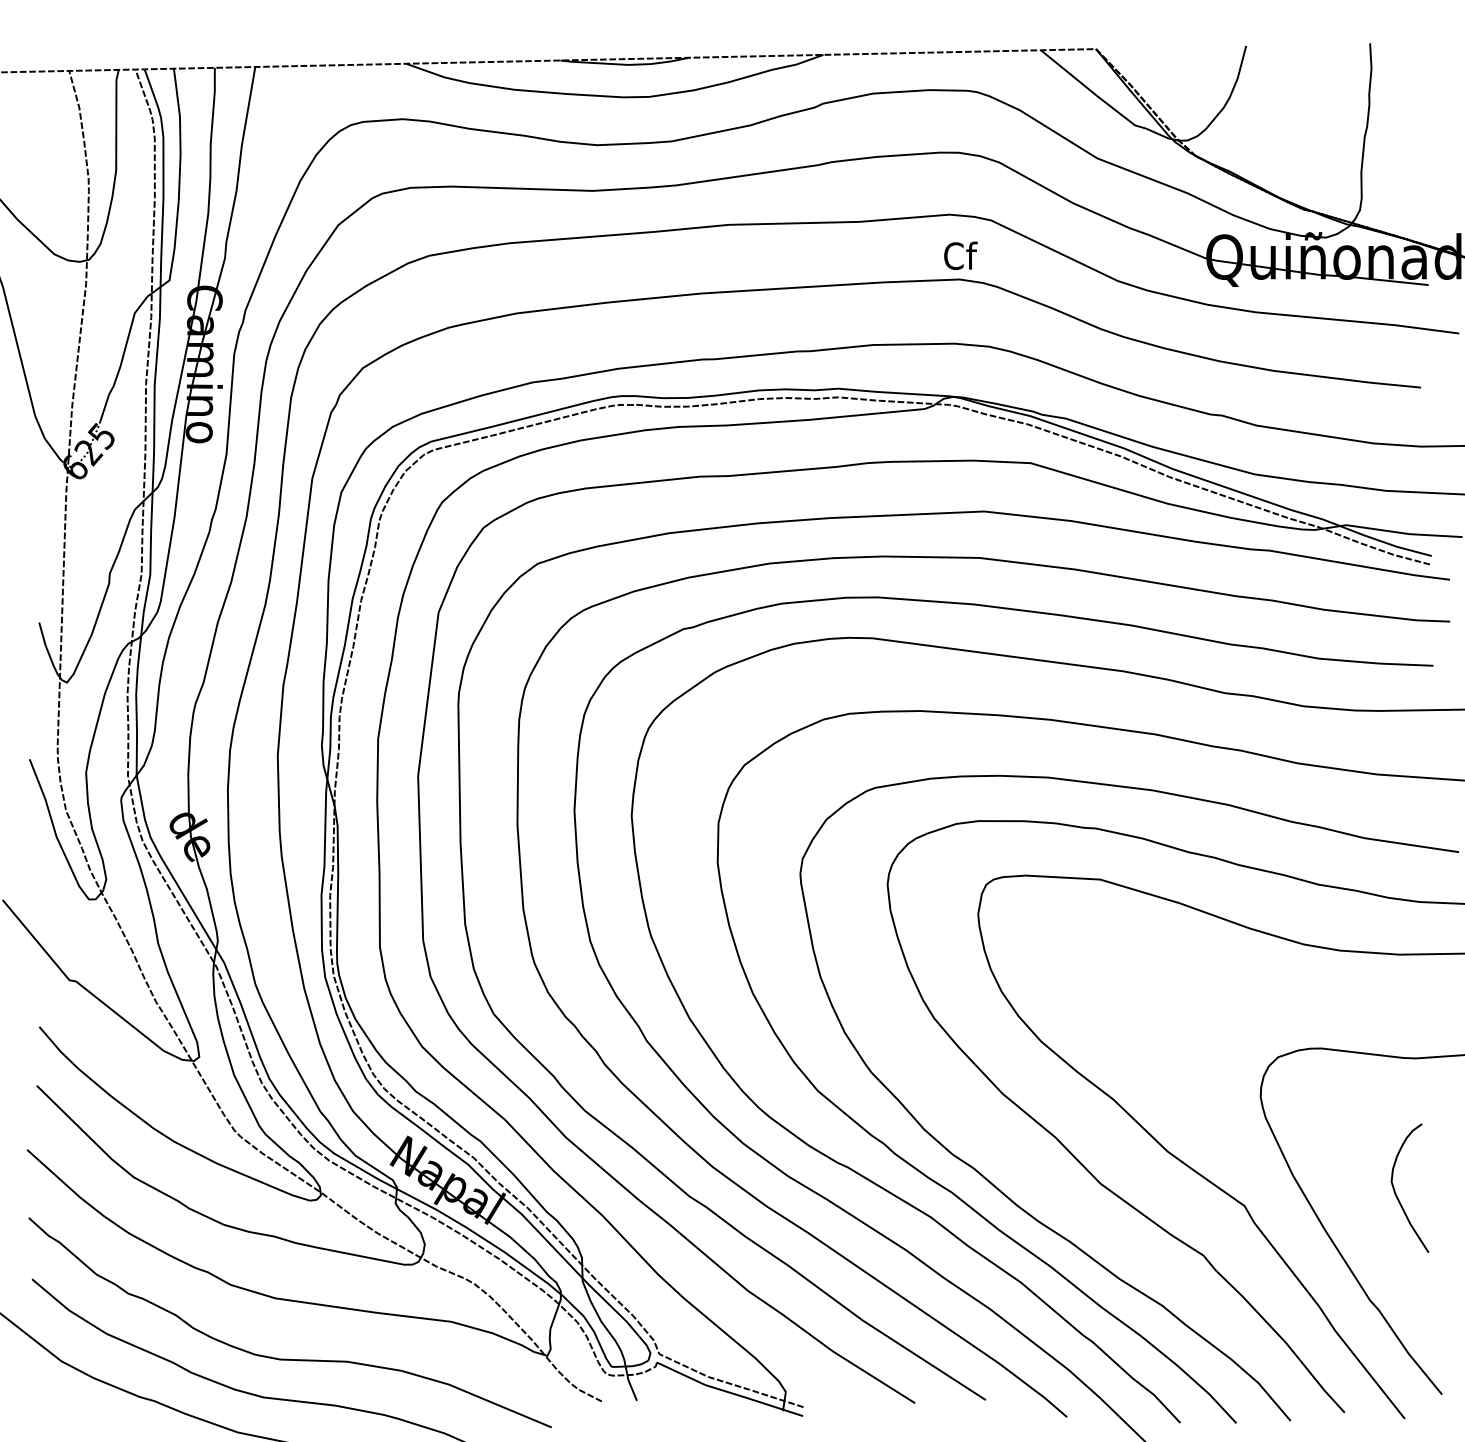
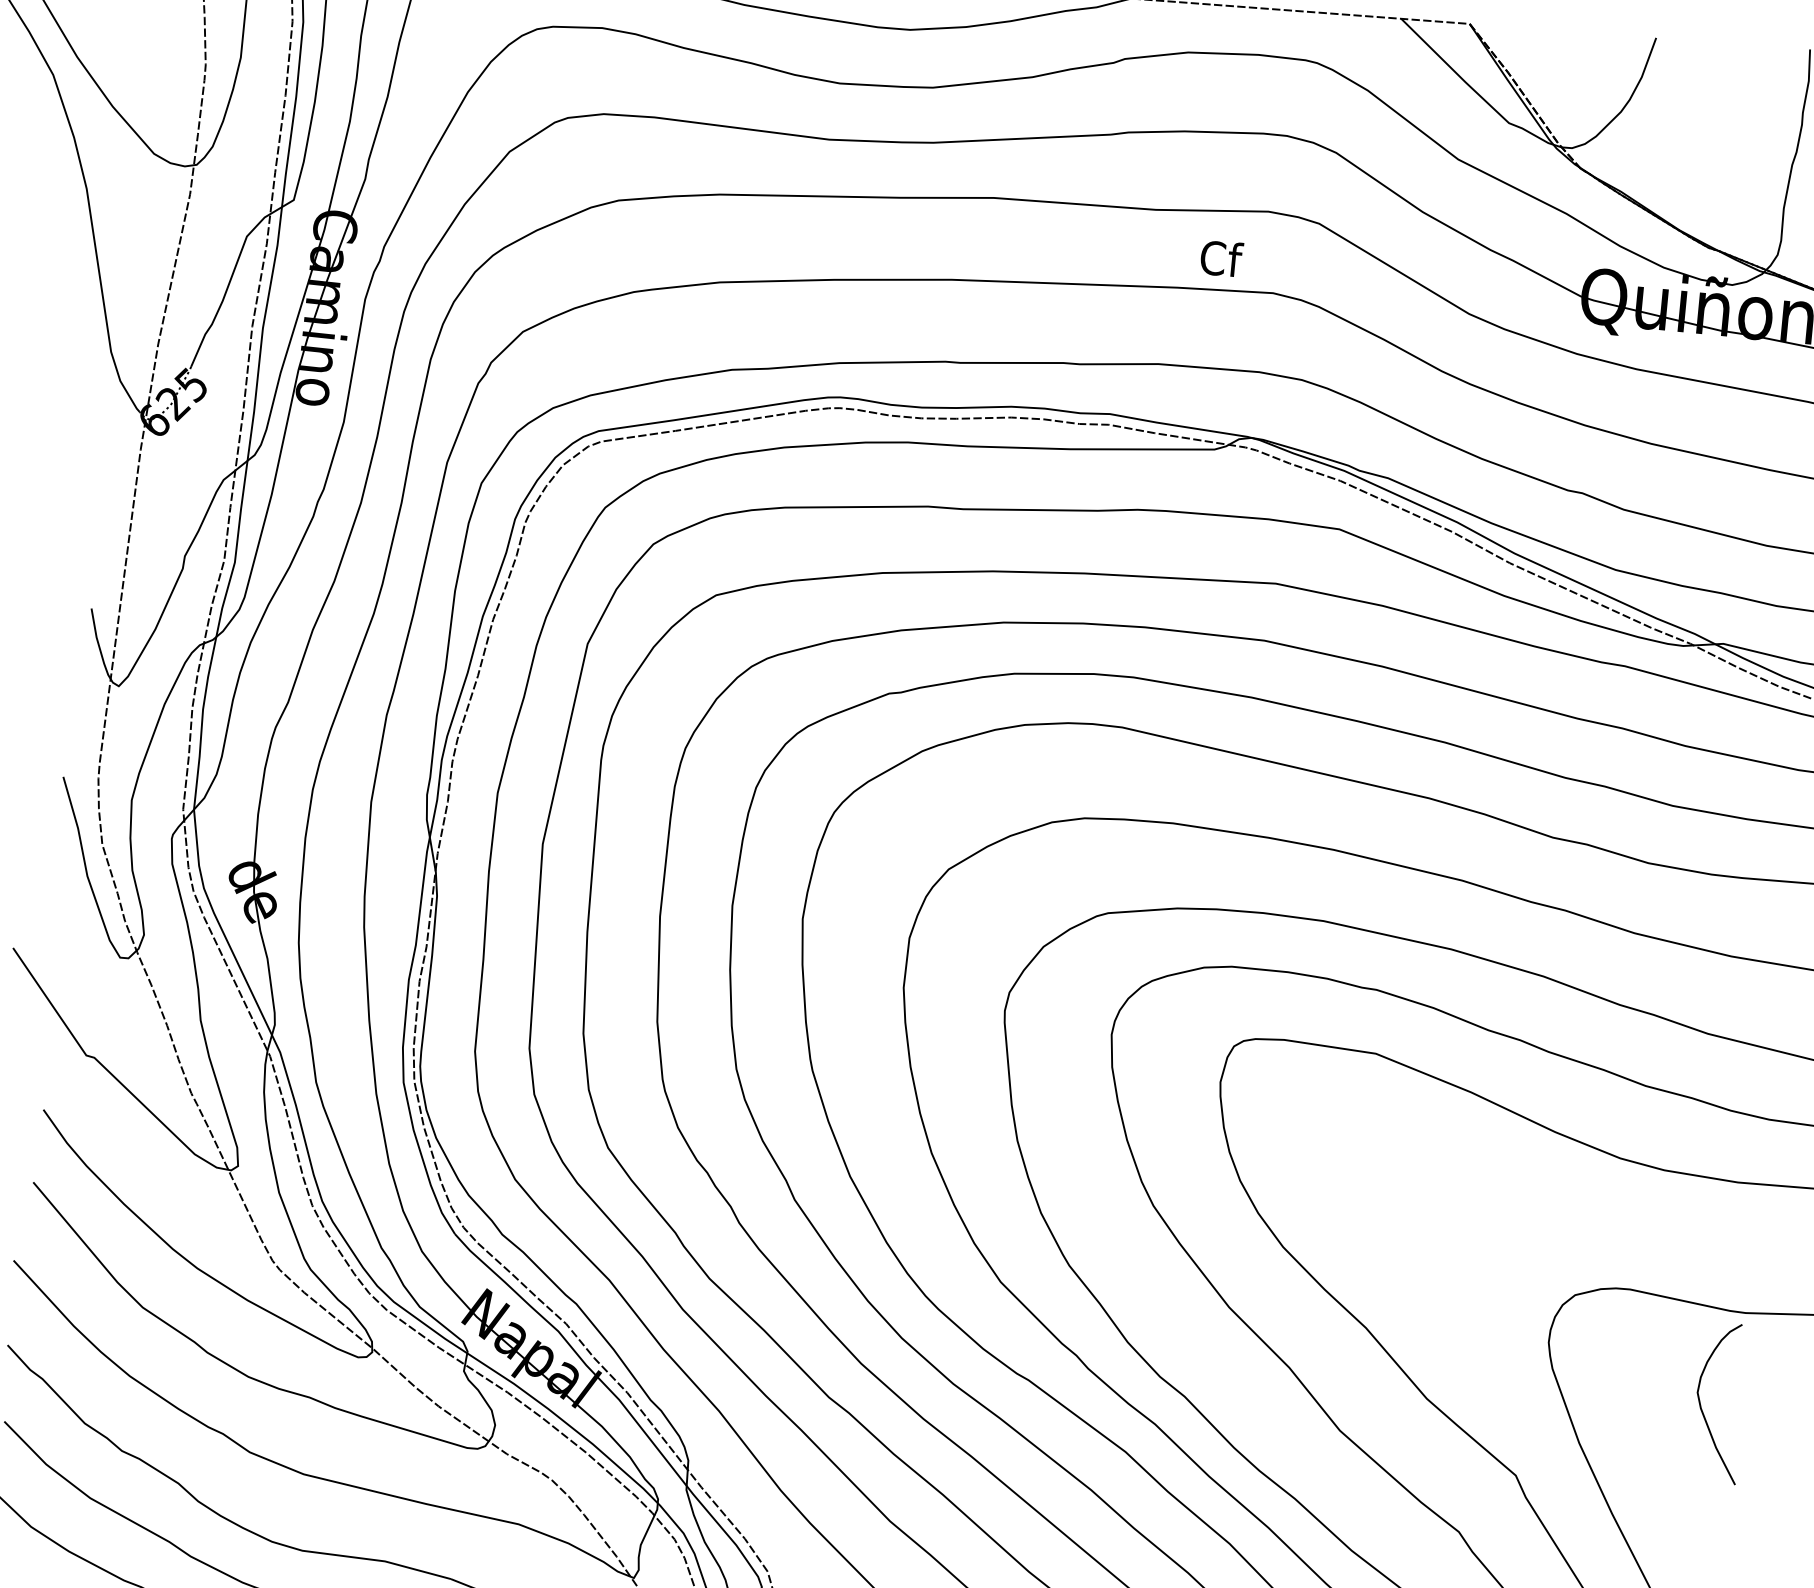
text: (960, 255) -> (1221, 258), moved
curve: (1395, 1190) -> (1701, 1403), moved

